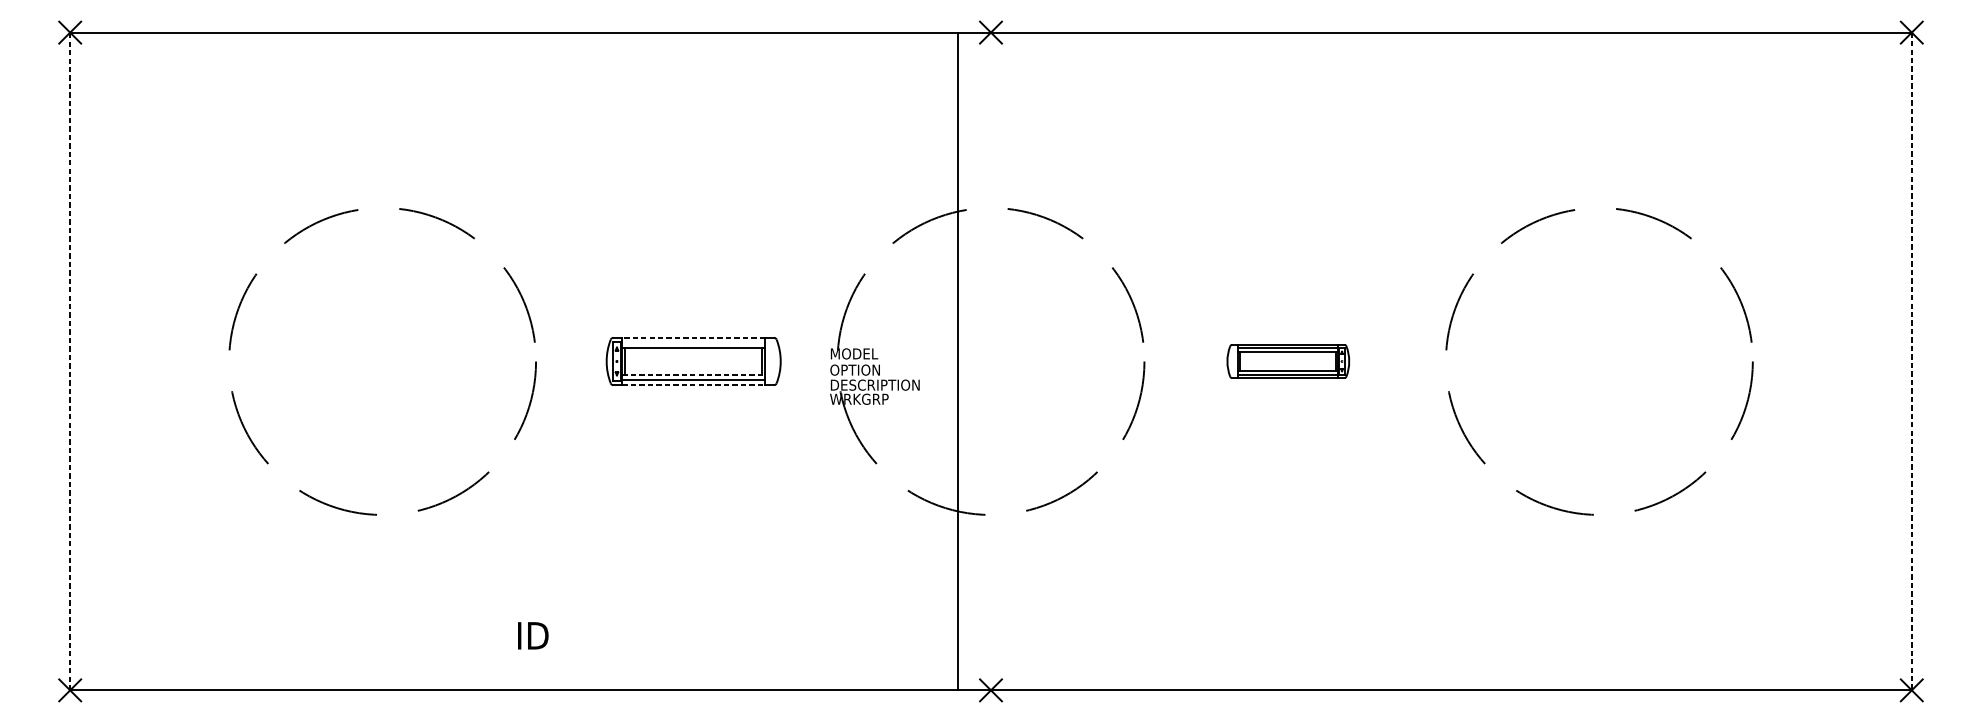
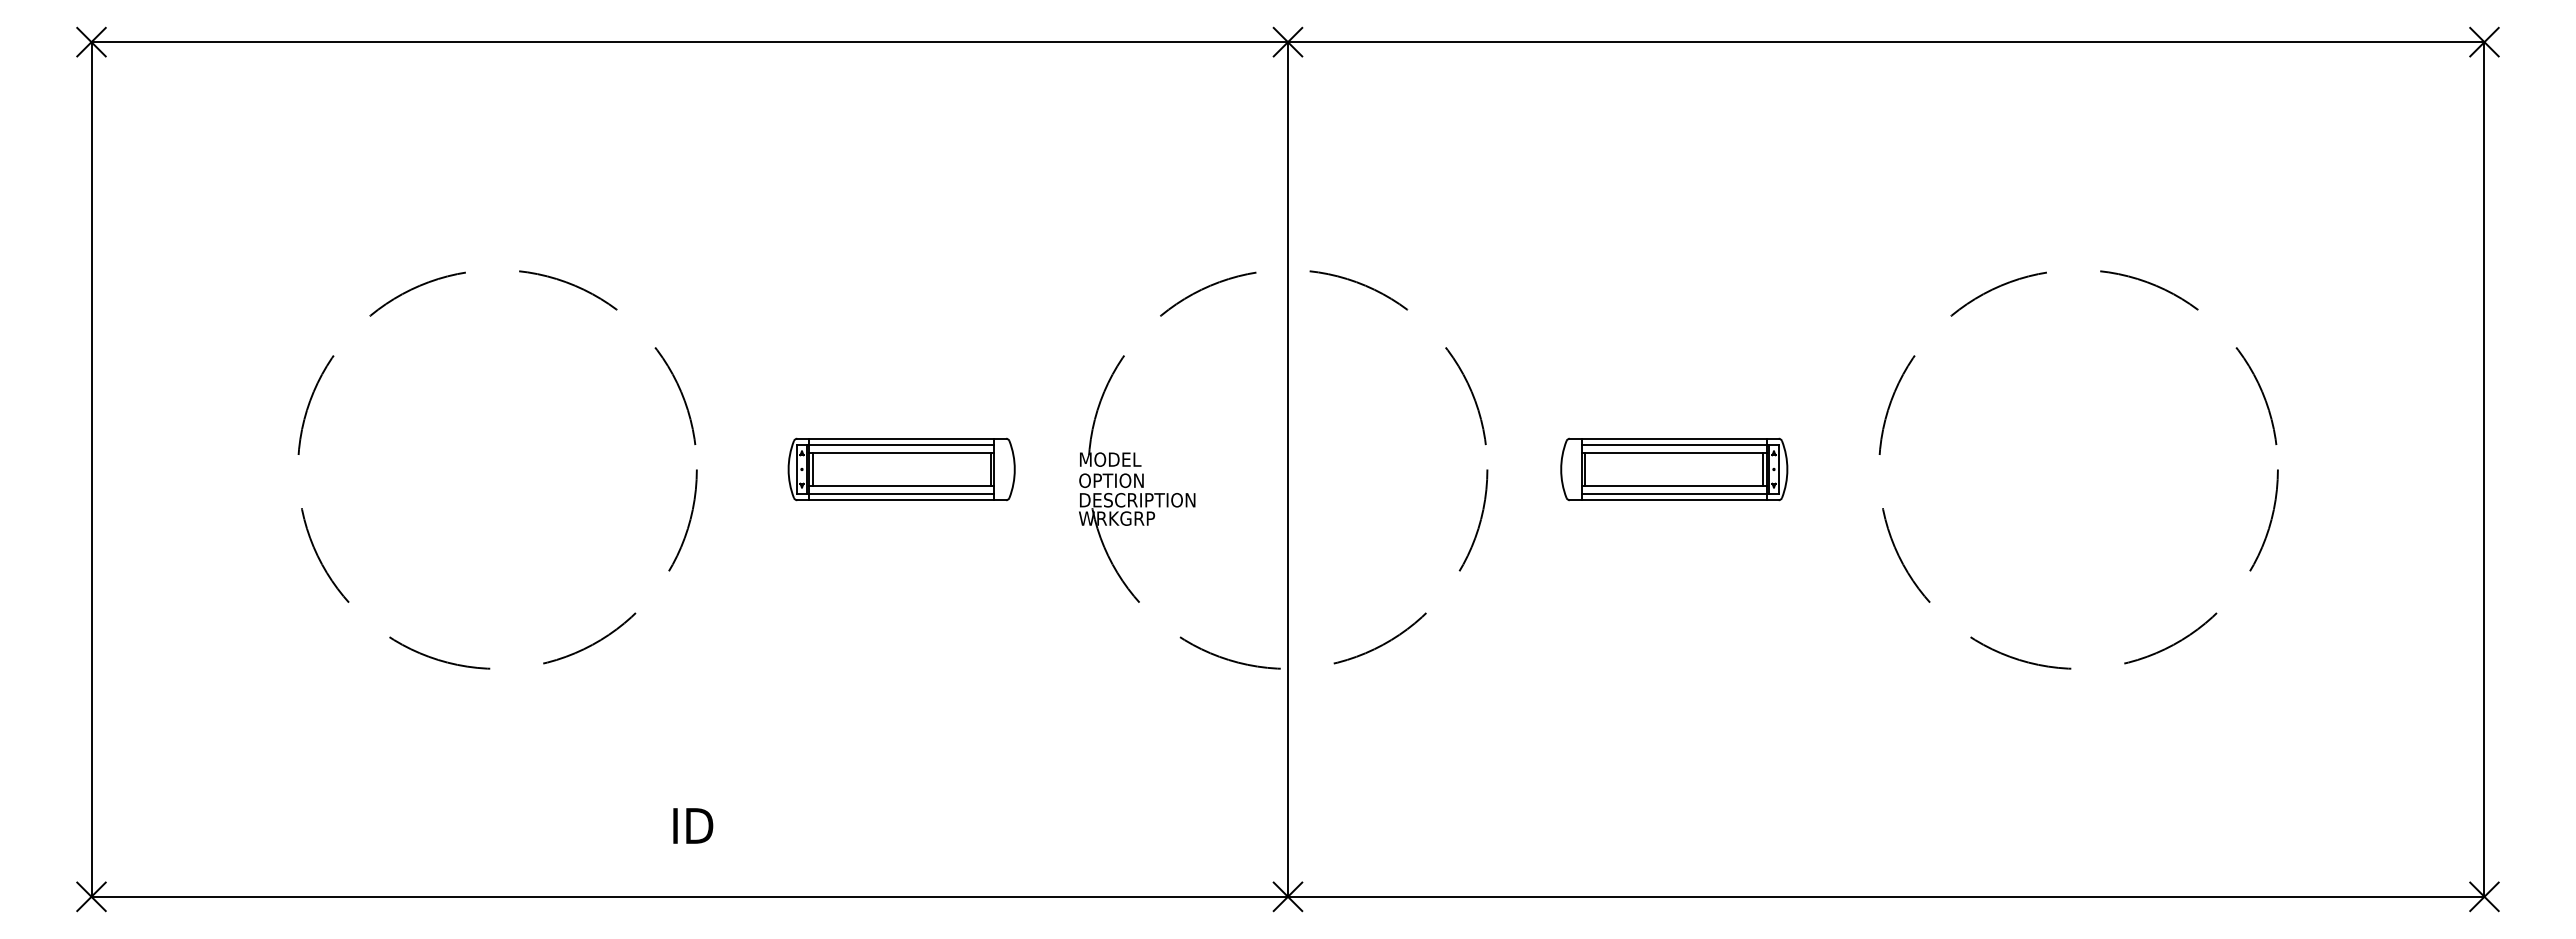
line: (693, 337) -> (901, 438), dashed -> solid
line: (693, 343) -> (901, 445), added
line: (70, 361) -> (91, 469), dashed -> solid
line: (958, 361) -> (1288, 469), moved
part: (1288, 361) -> (1674, 469), size x1.43
line: (1911, 361) -> (2484, 469), dashed -> solid
line: (693, 374) -> (901, 486), dashed -> solid
line: (693, 385) -> (901, 500), dashed -> solid

